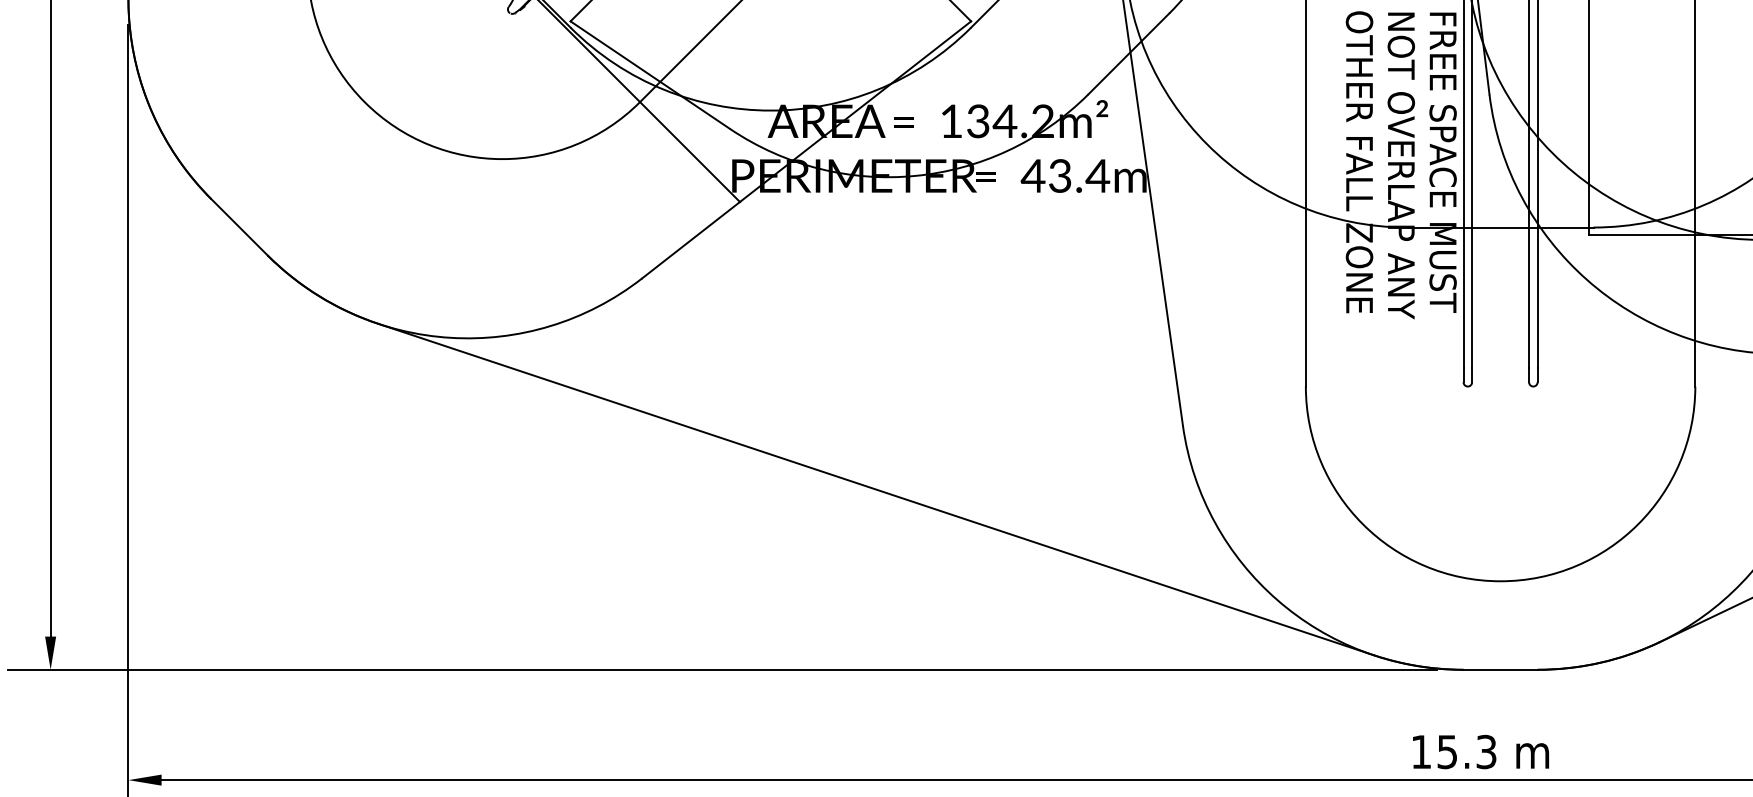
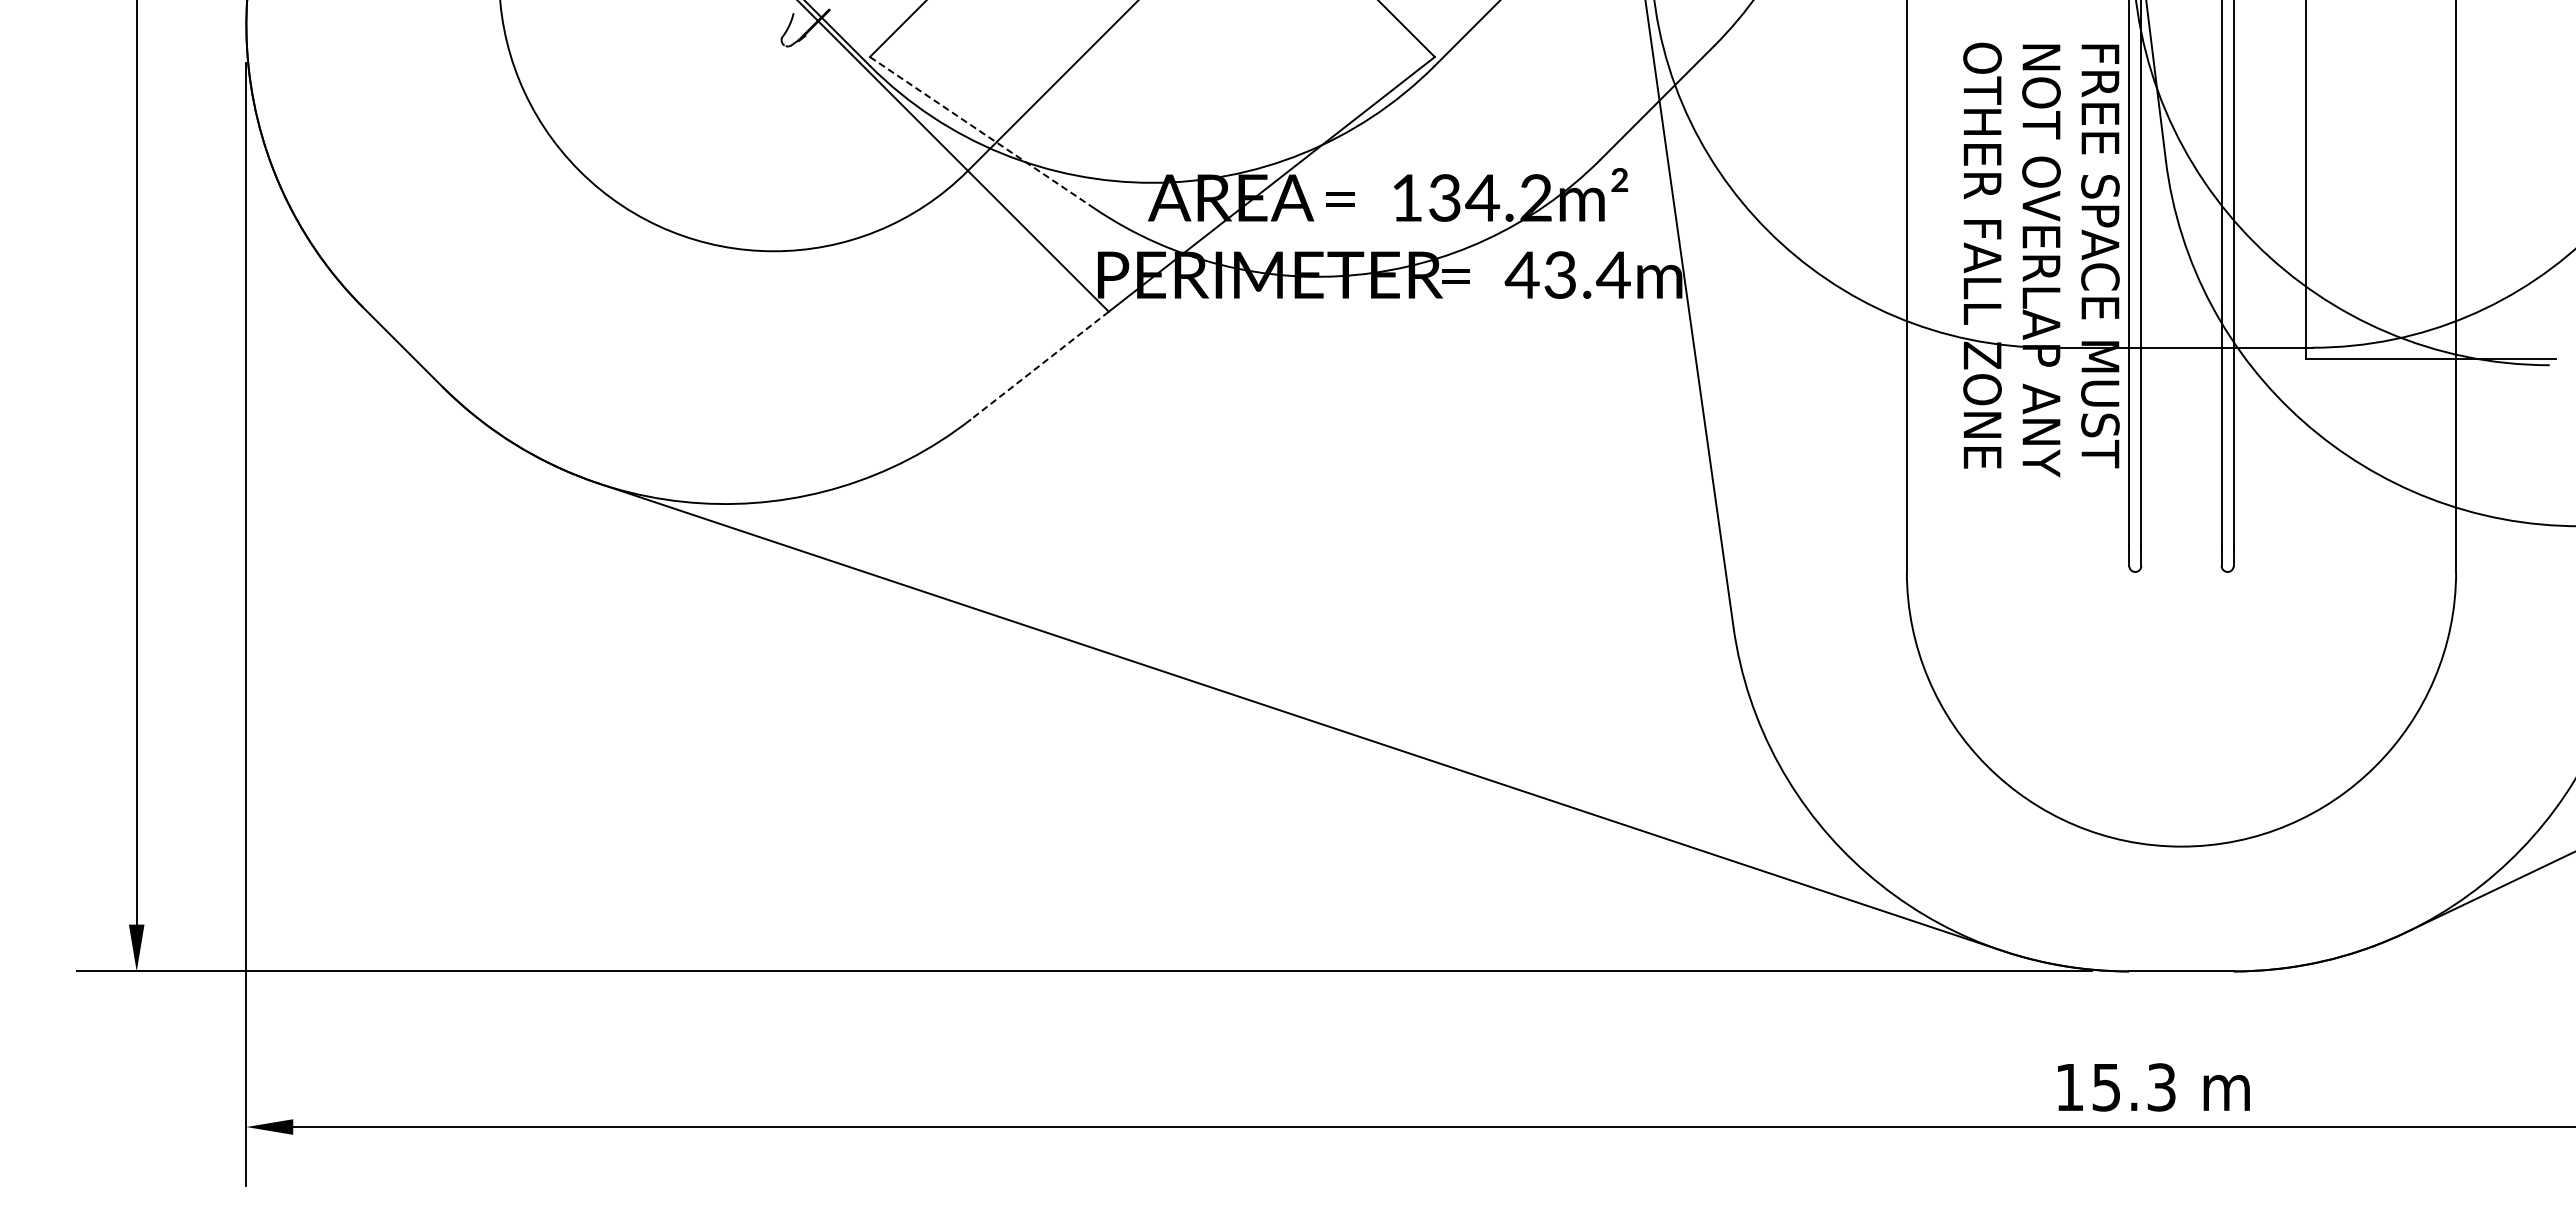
line: (650, 75) -> (982, 133), solid -> dashed
line: (690, 240) -> (1039, 365), solid -> dashed

